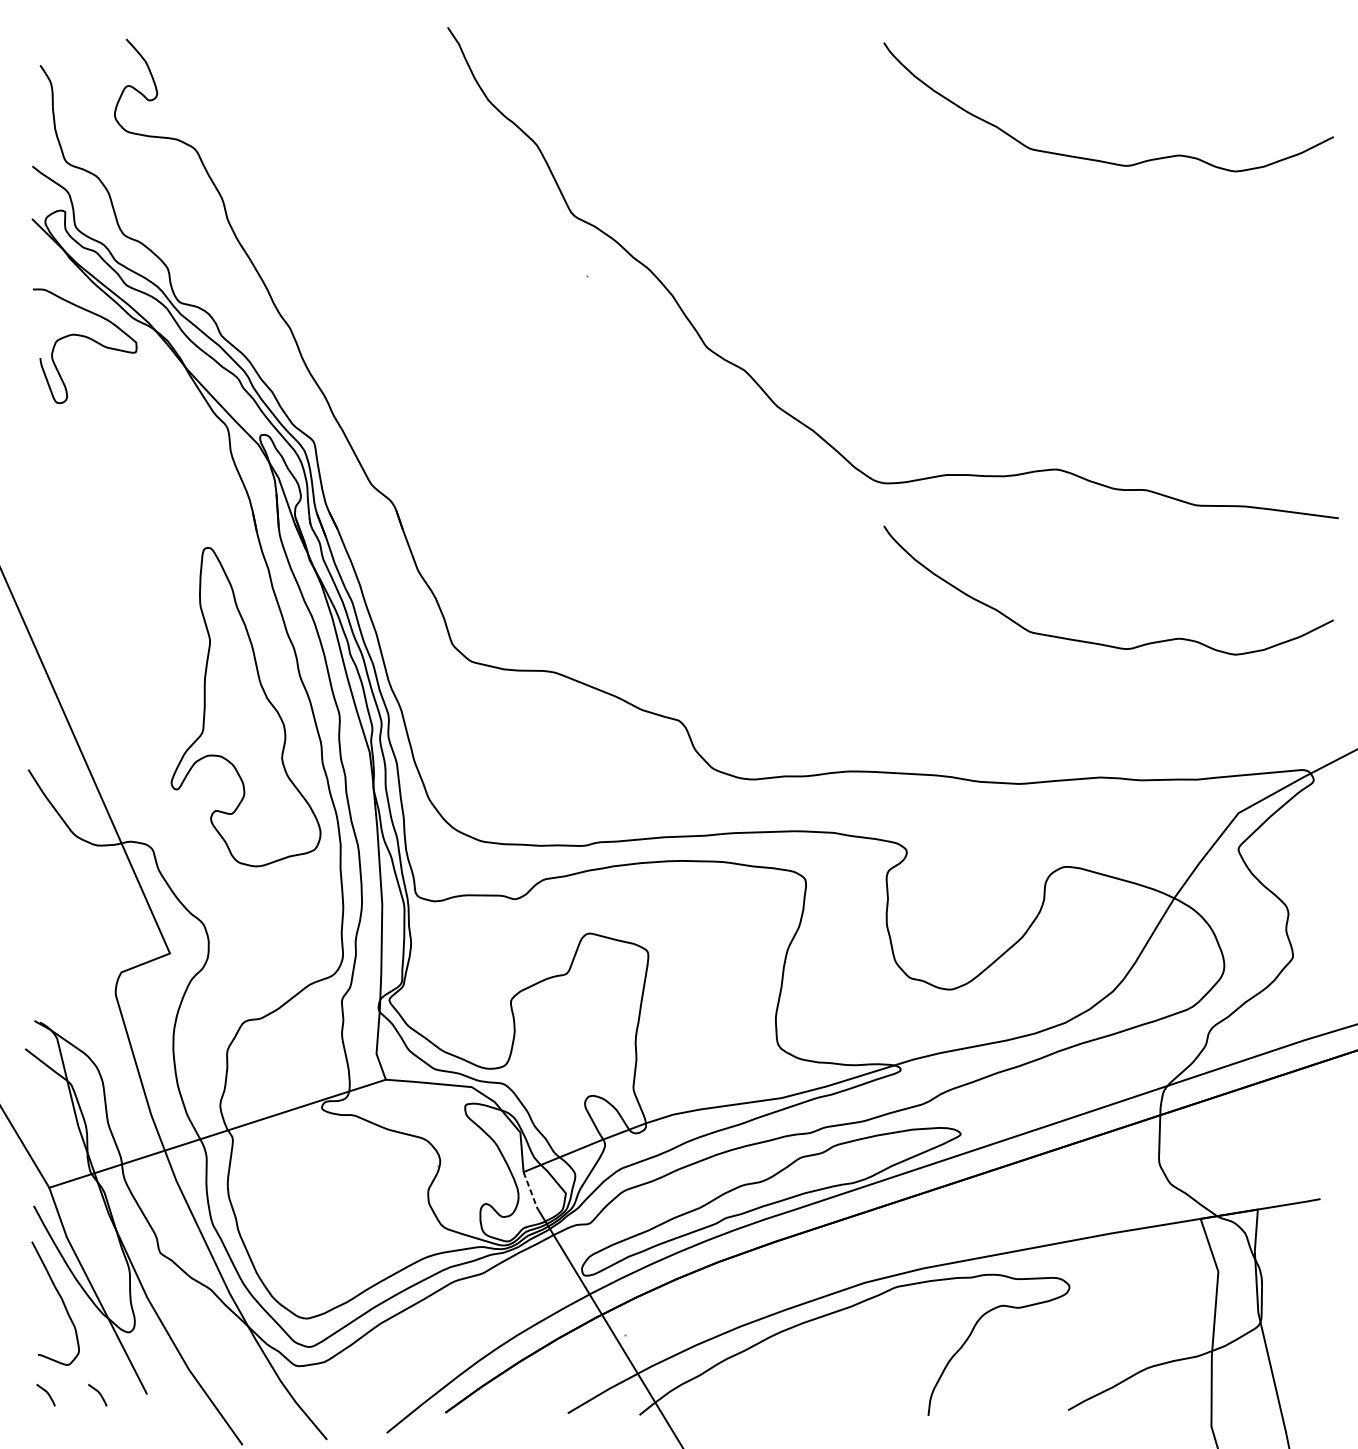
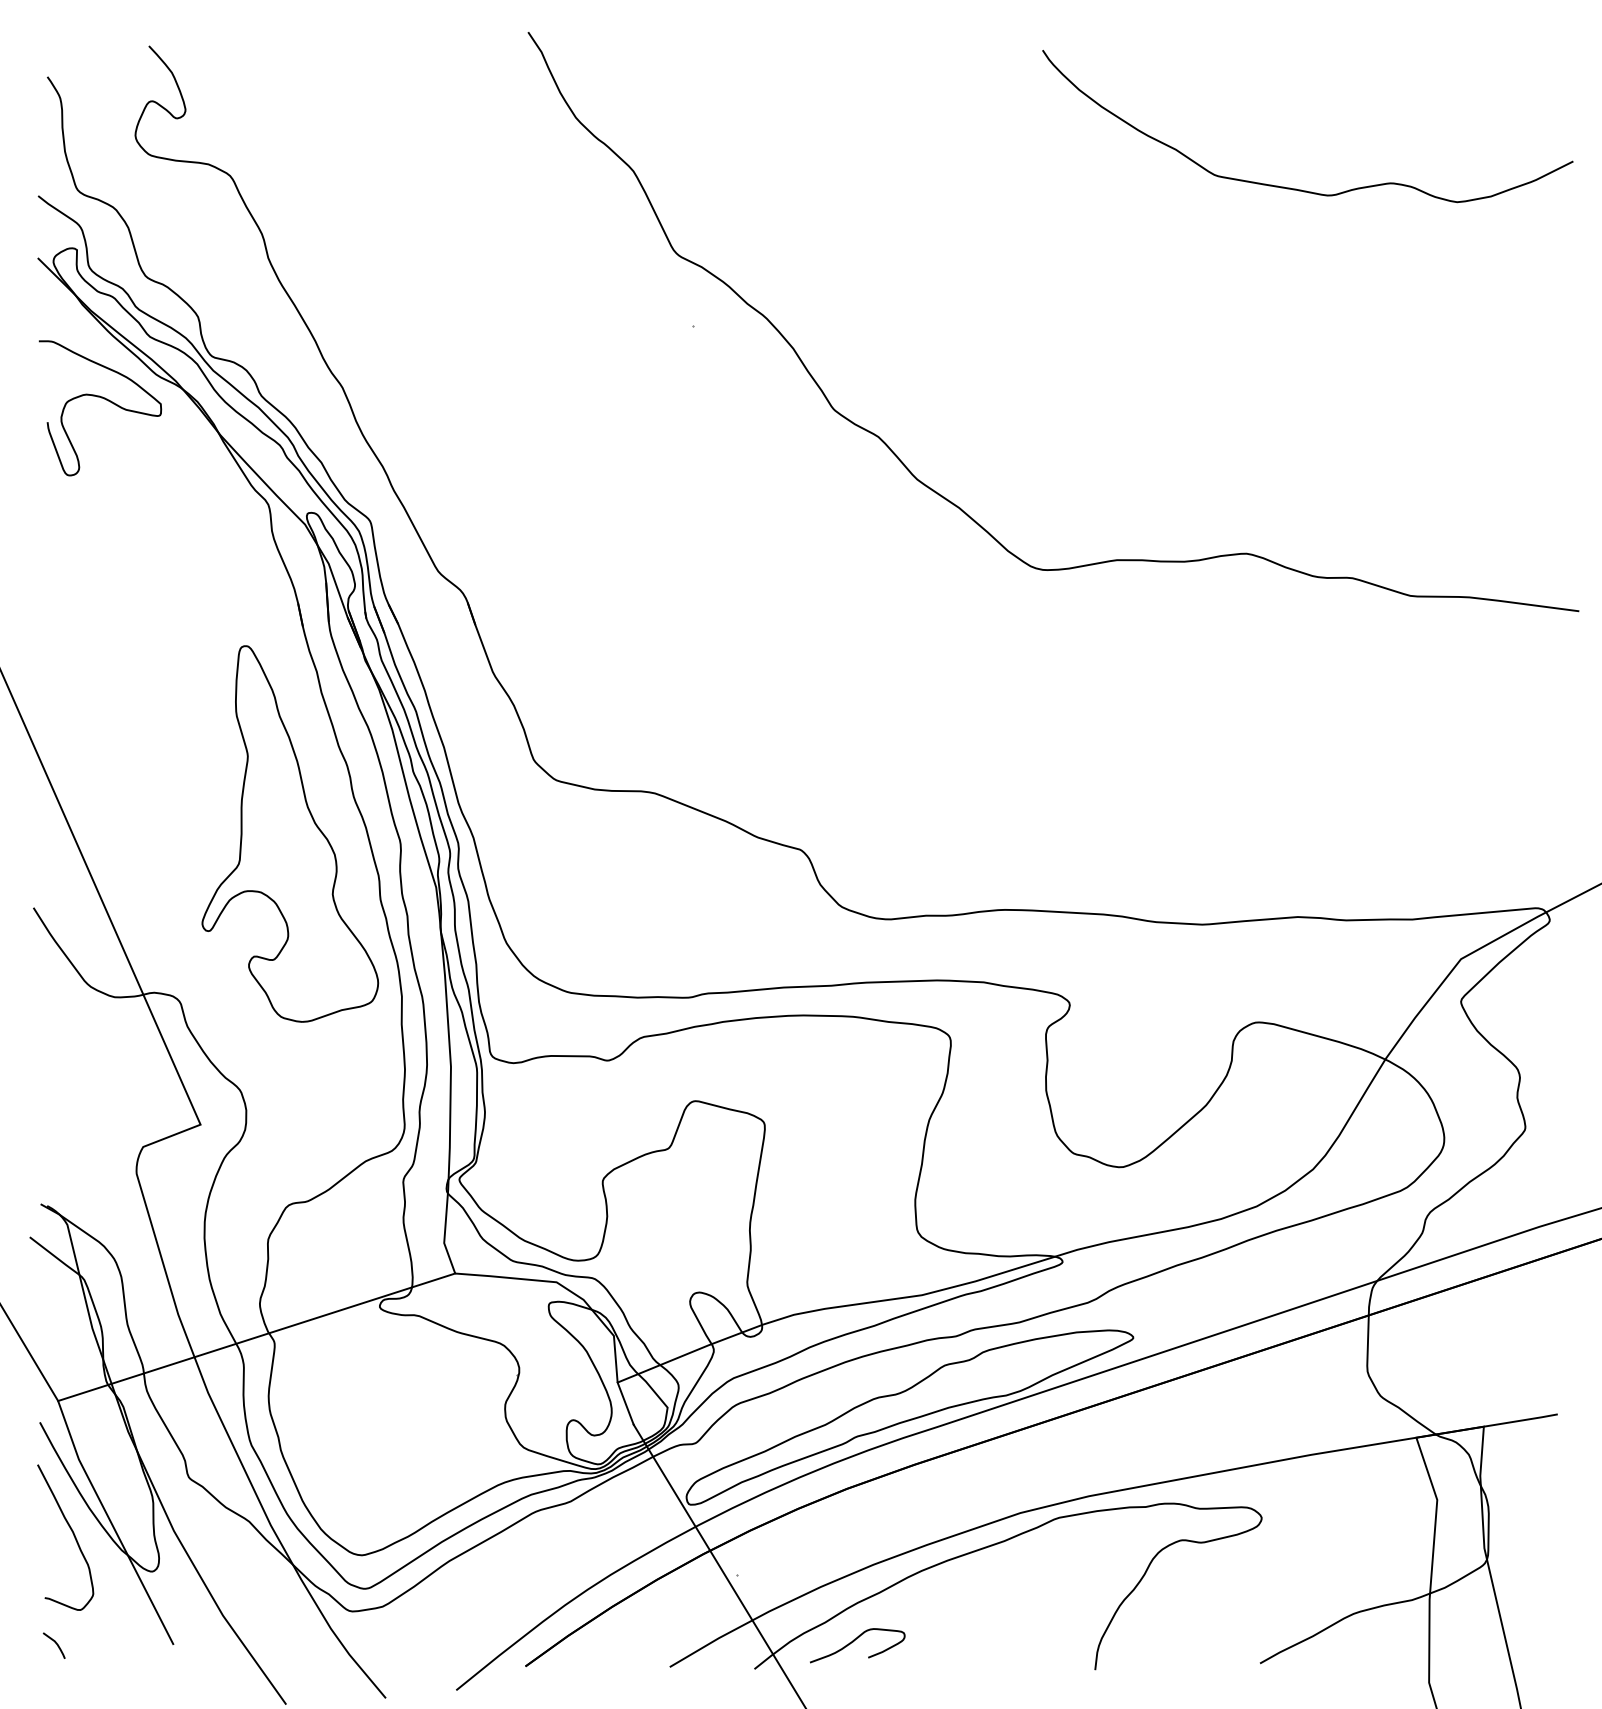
curve: (1099, 643) -> (1296, 758), removed
line: (530, 1189) -> (625, 1403), dashed -> solid
curve: (724, 1391) -> (854, 1641), added
curve: (98, 1393) -> (116, 1643), removed

